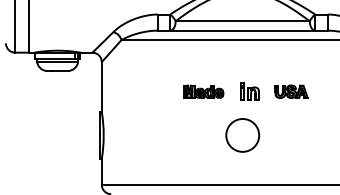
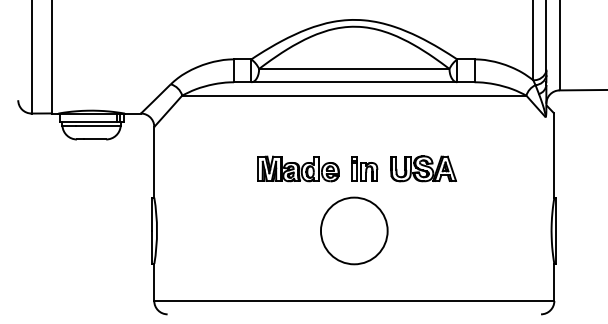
part: (203, 91) -> (298, 168), size x1.43
part: (291, 91) -> (423, 168), size x1.43
circle: (242, 135) -> (353, 230), size x1.43

